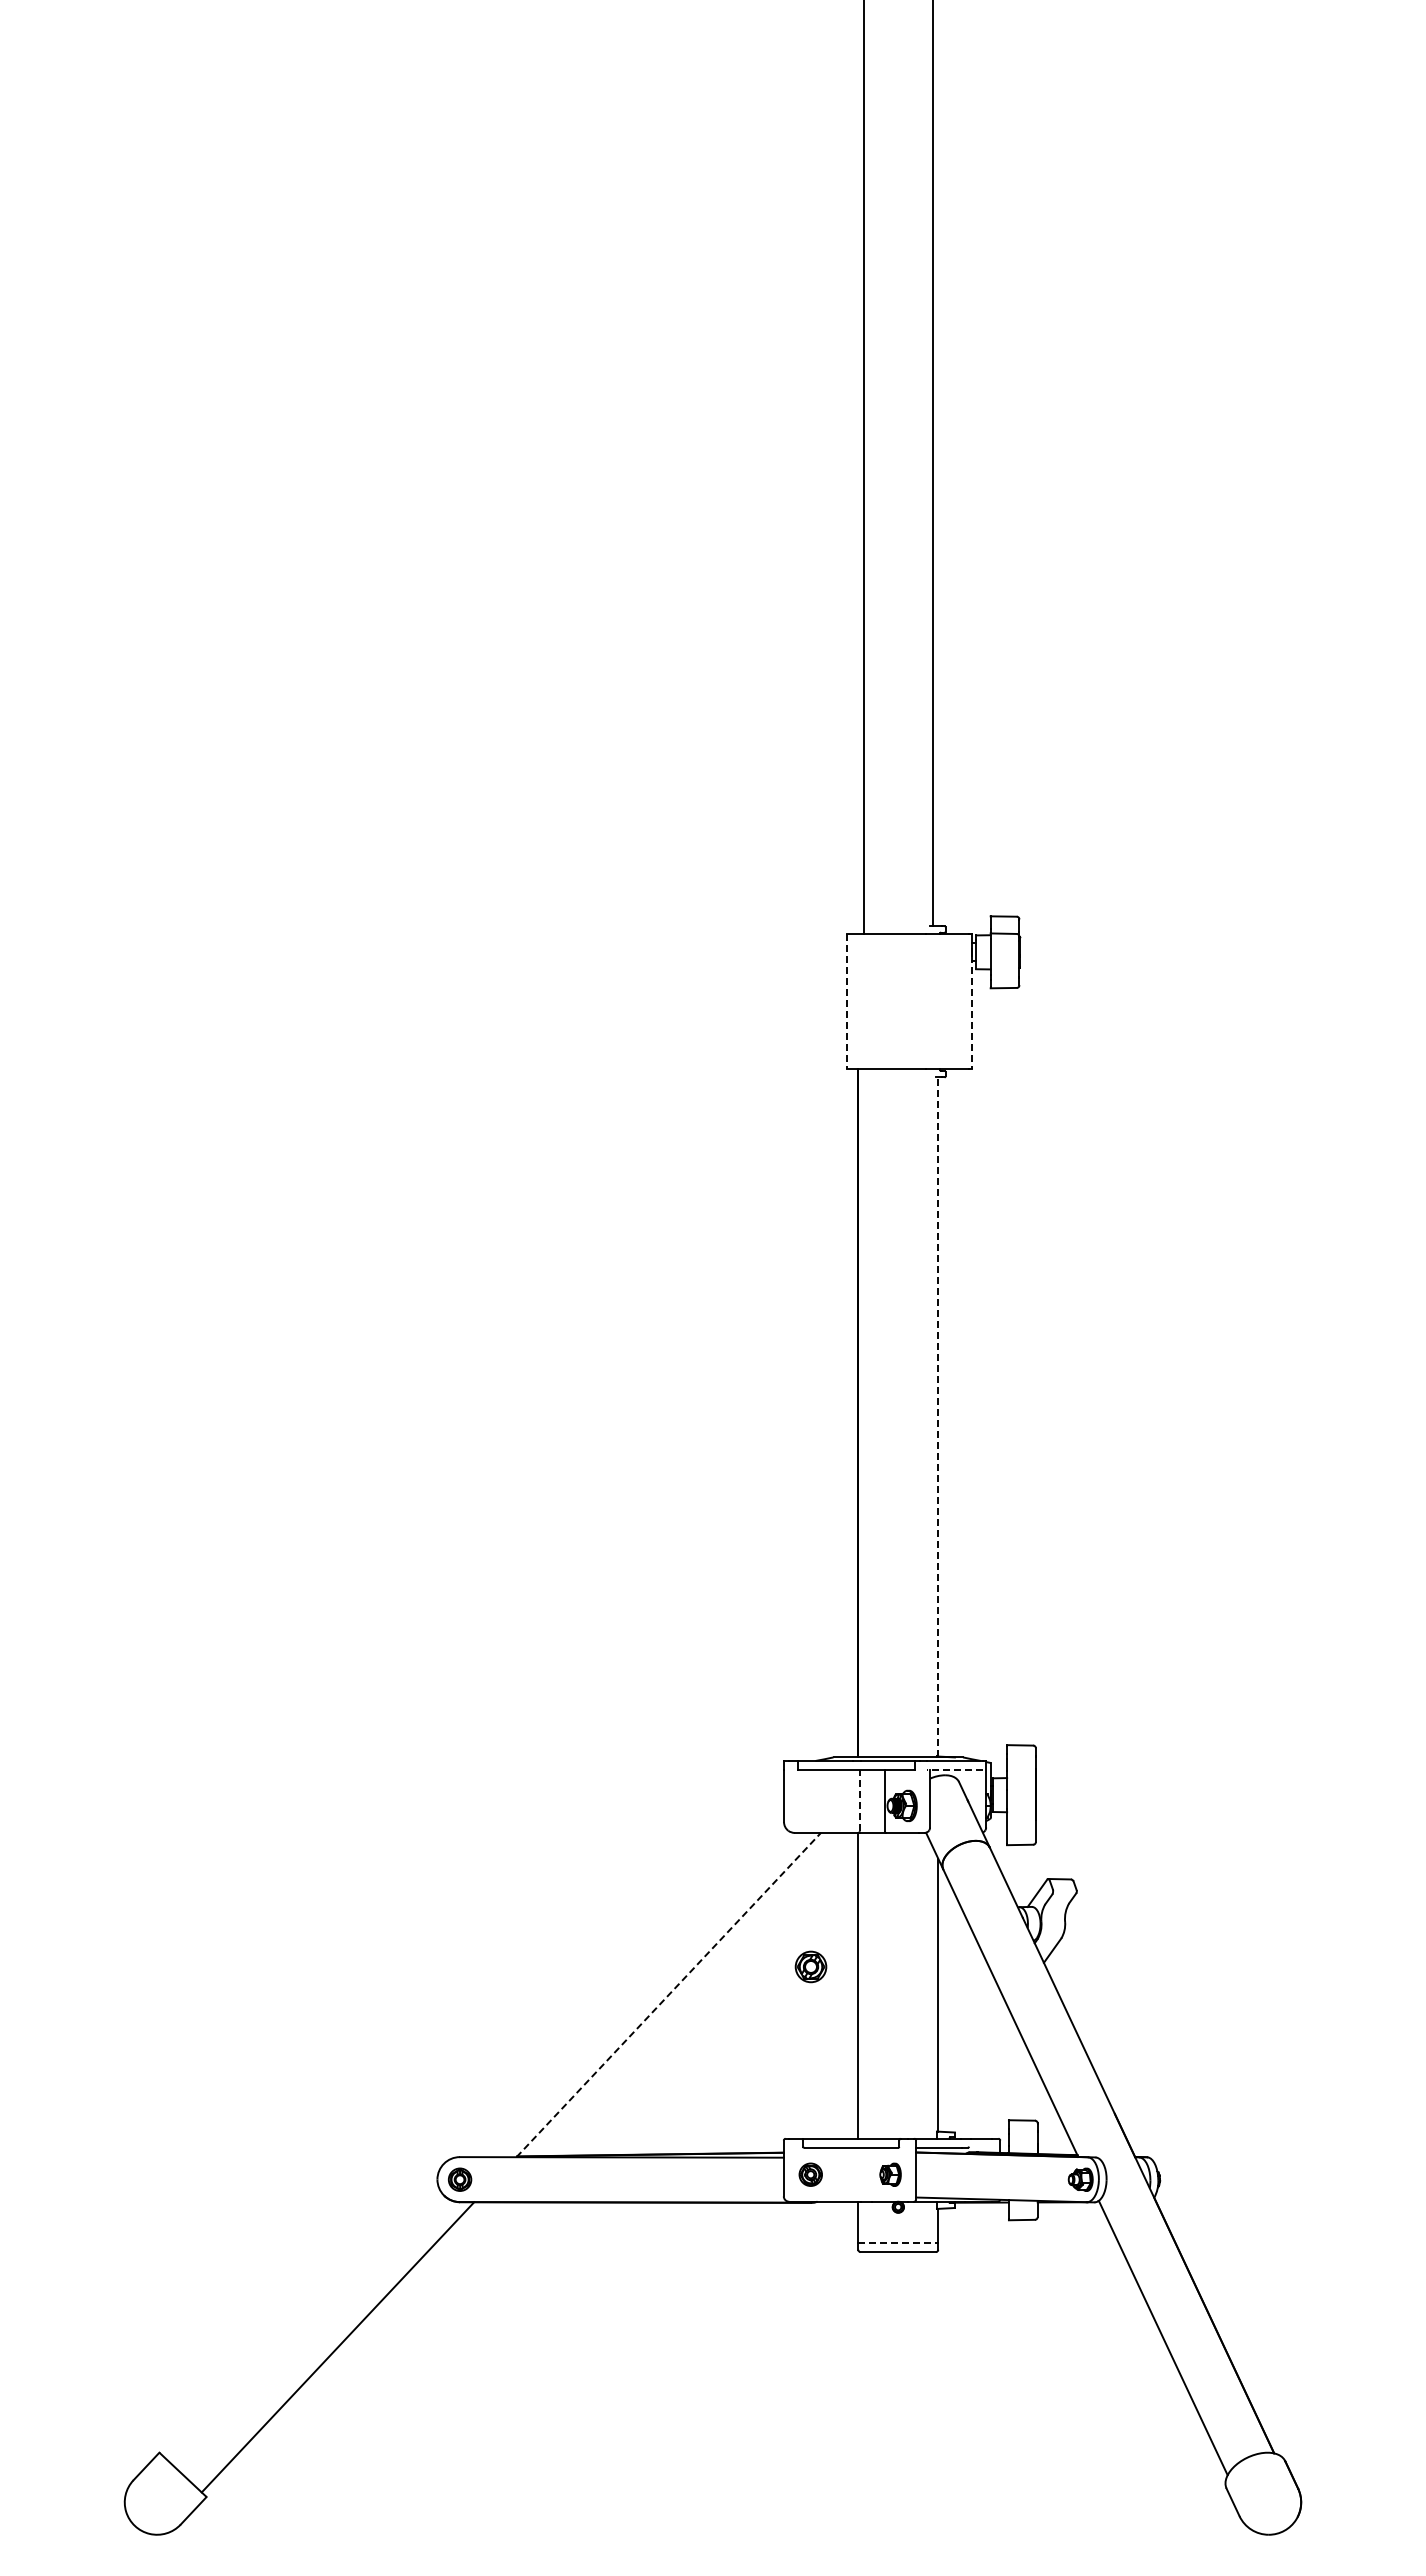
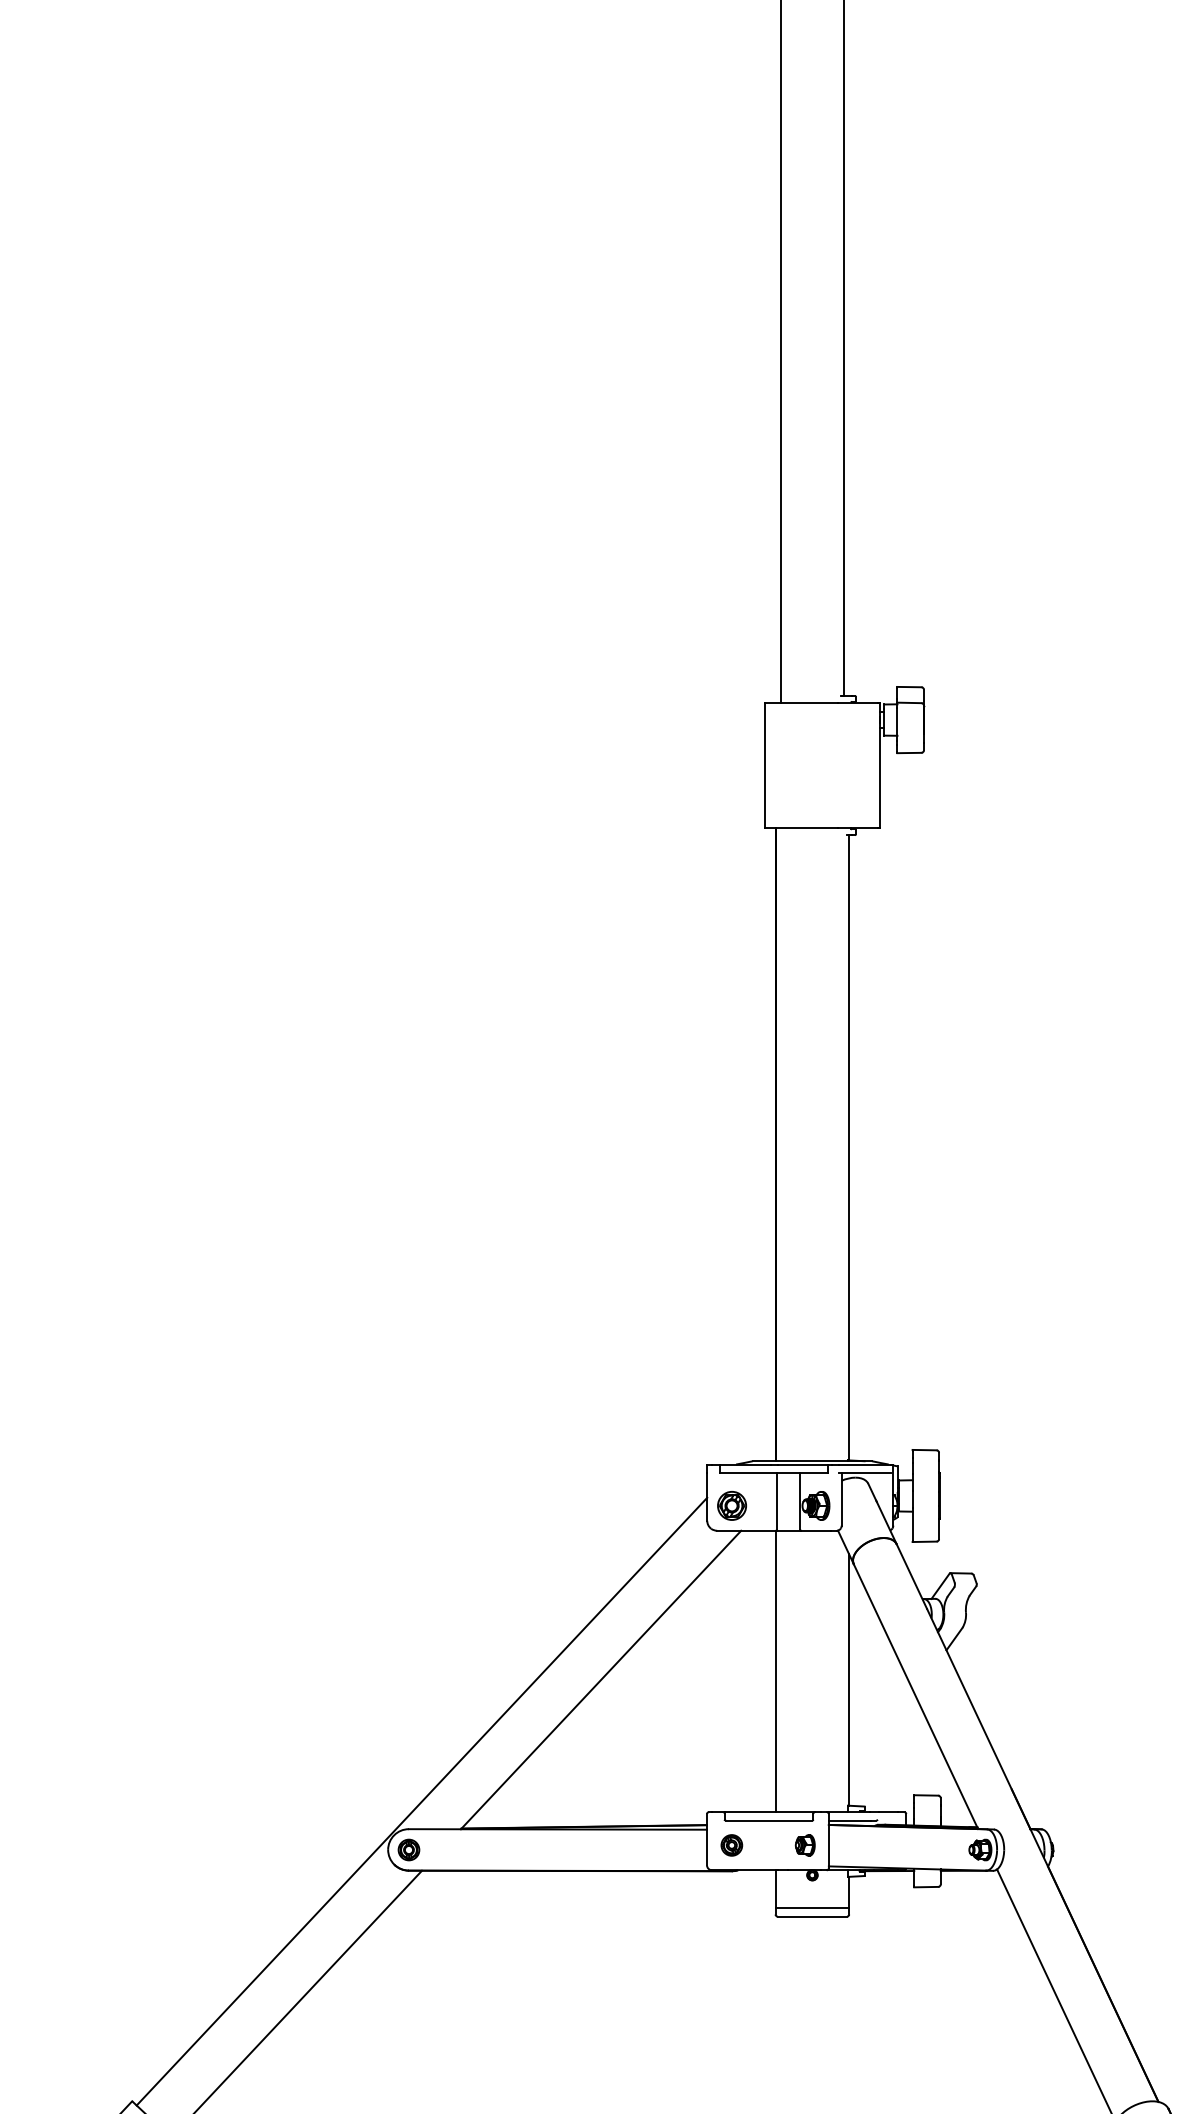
line: (846, 1002) -> (764, 766), dashed -> solid
line: (971, 1012) -> (879, 775), dashed -> solid
line: (938, 1416) -> (849, 1147), dashed -> solid
line: (954, 1769) -> (864, 1472), dashed -> solid
line: (859, 1800) -> (776, 1500), dashed -> solid
part: (810, 1966) -> (731, 1505), moved
line: (669, 1994) -> (601, 1679), dashed -> solid
line: (474, 2127) -> (422, 1801), added
line: (898, 2243) -> (812, 1908), dashed -> solid

